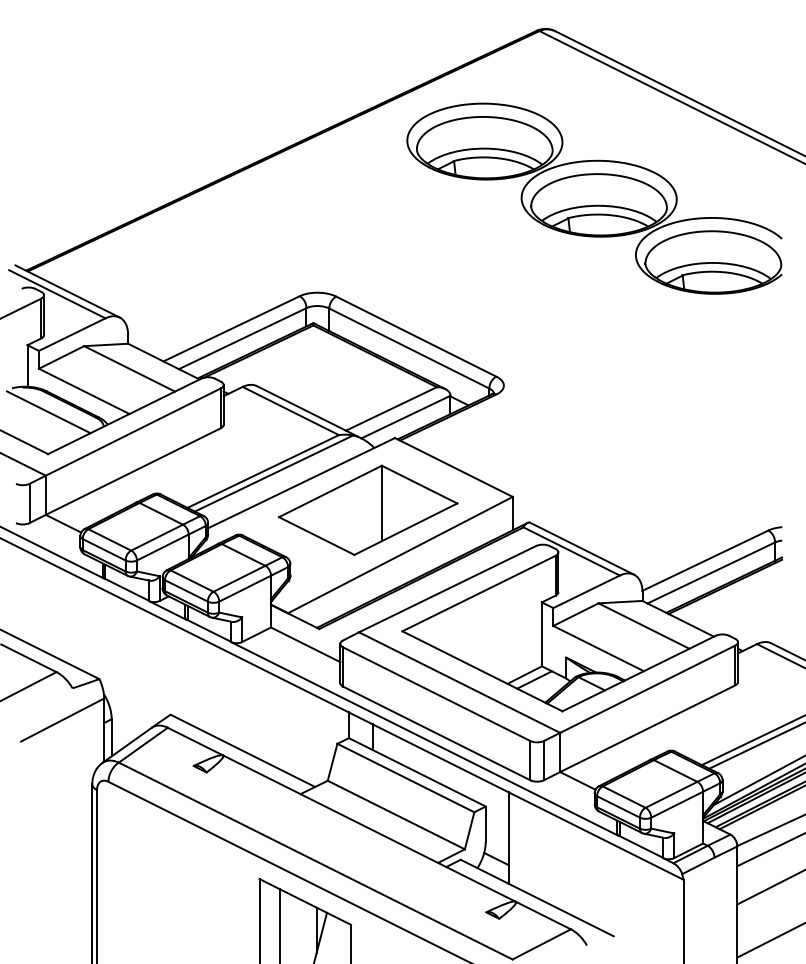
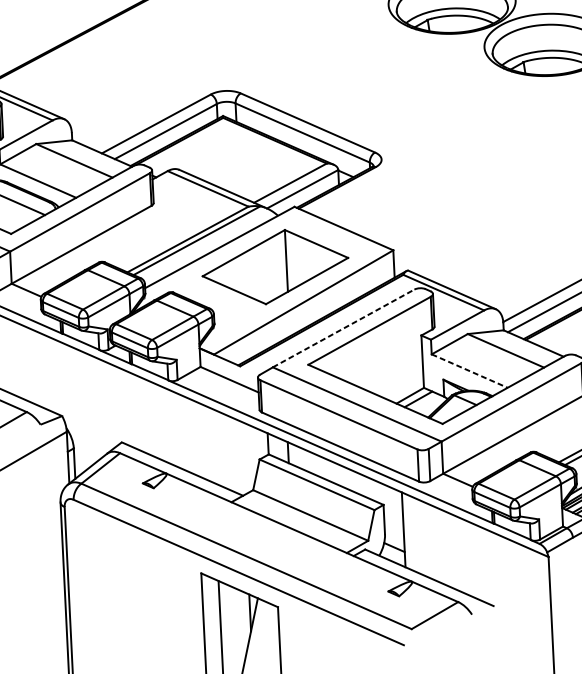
line: (448, 588) -> (344, 327), solid -> dashed
line: (598, 648) -> (469, 371), solid -> dashed

